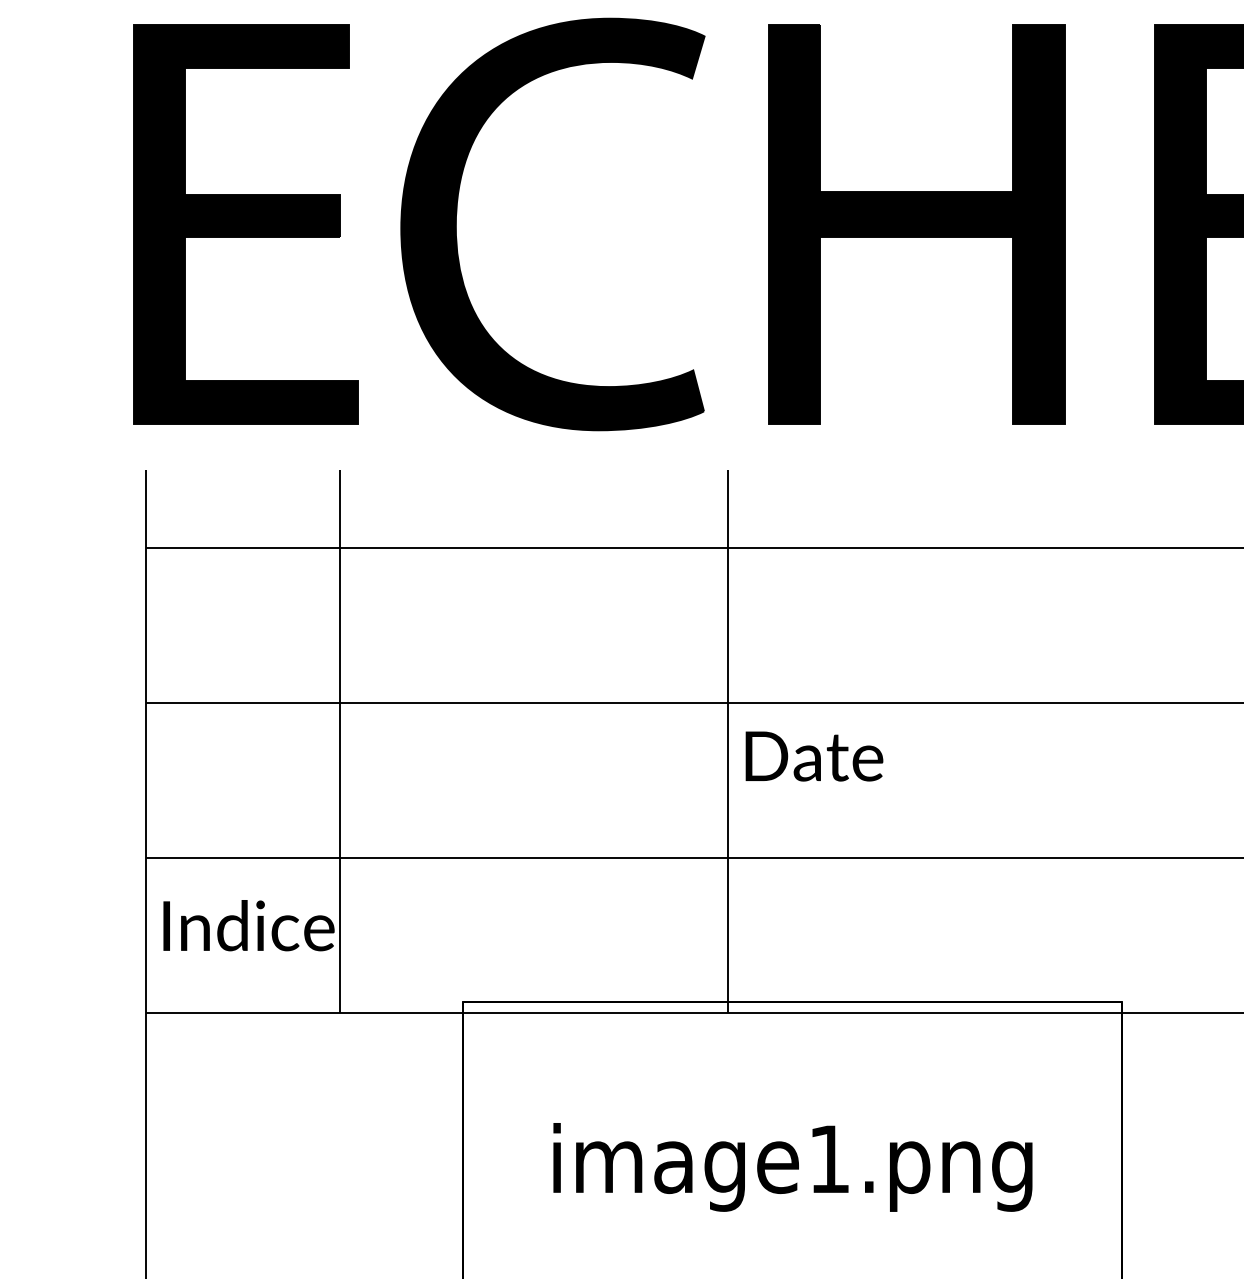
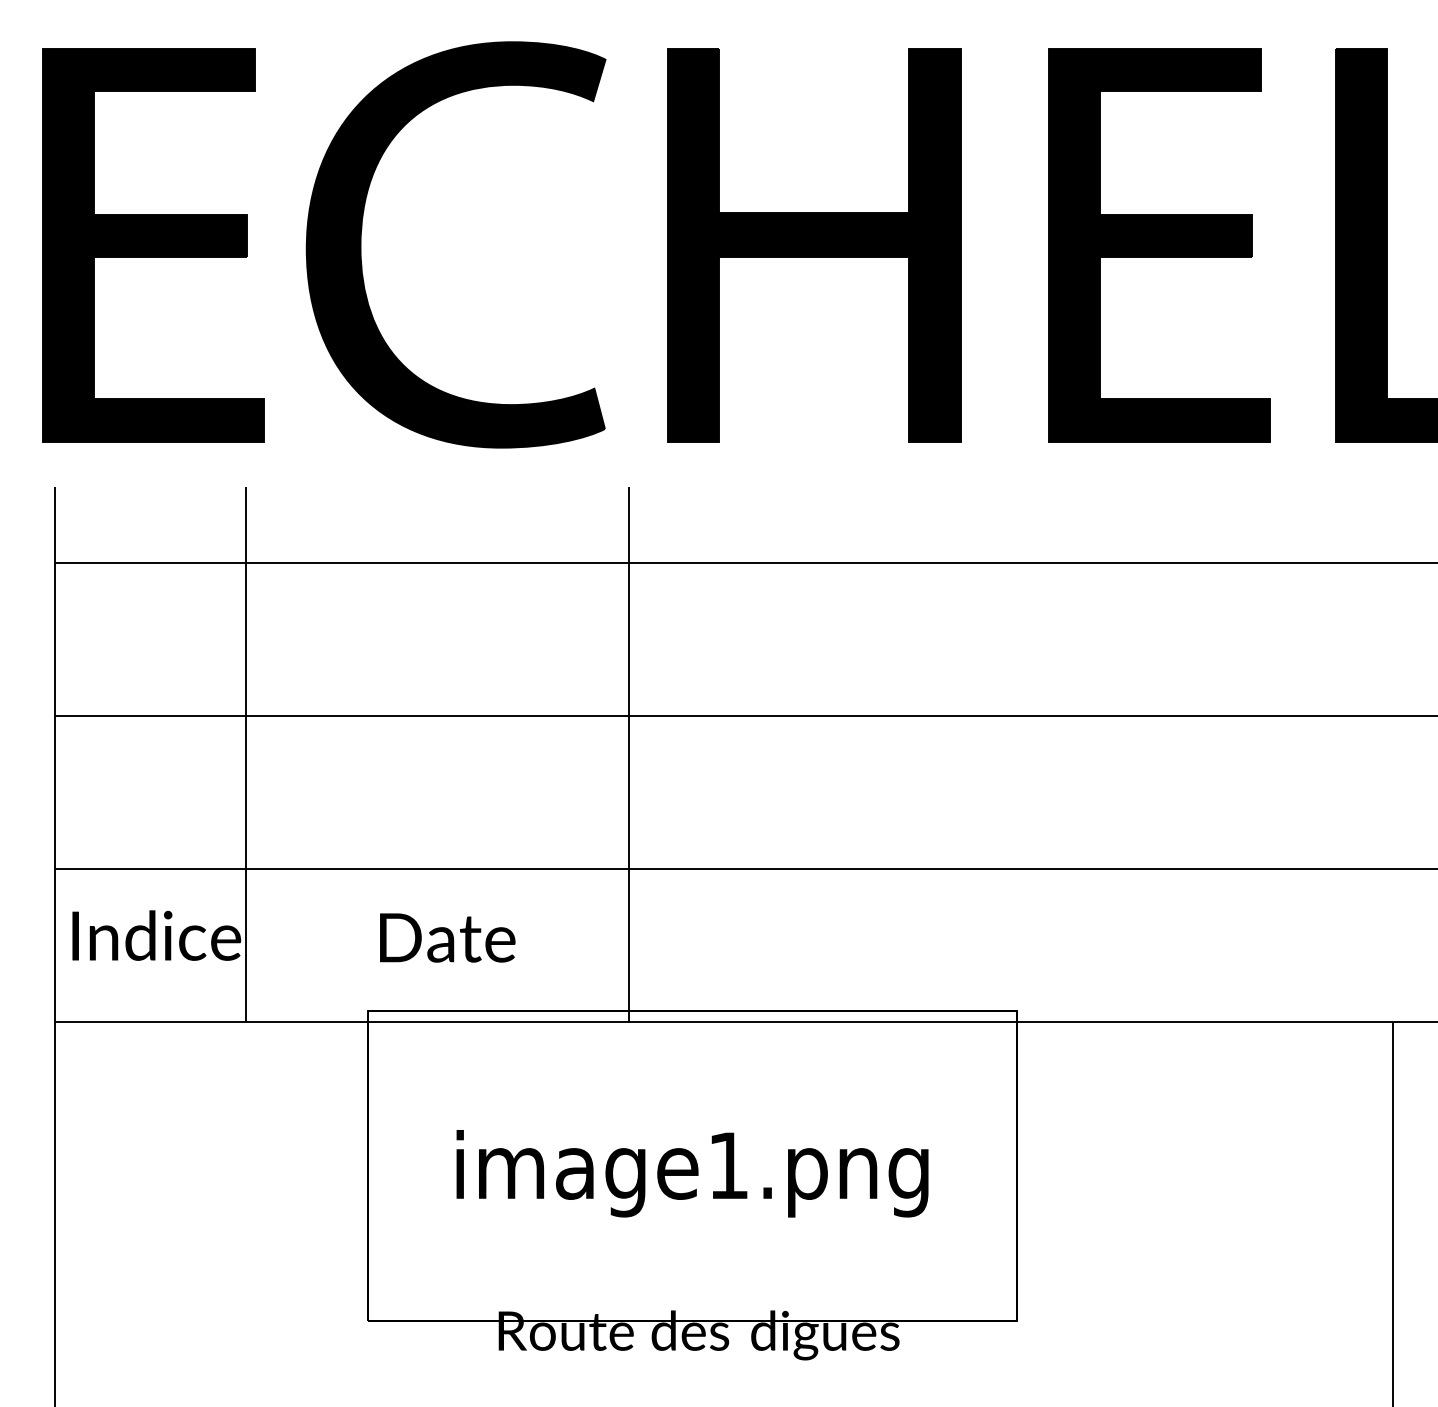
text: (814, 756) -> (447, 937), moved

